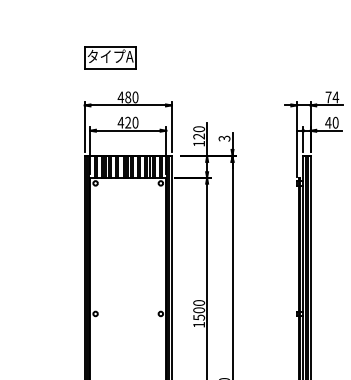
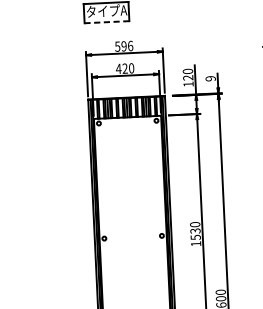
line: (109, 69) -> (106, 22), solid -> dashed
text: (127, 97) -> (123, 46), 480 -> 596
text: (224, 138) -> (210, 78), 3 -> 9
text: (198, 310) -> (194, 231), 1500 -> 1530

